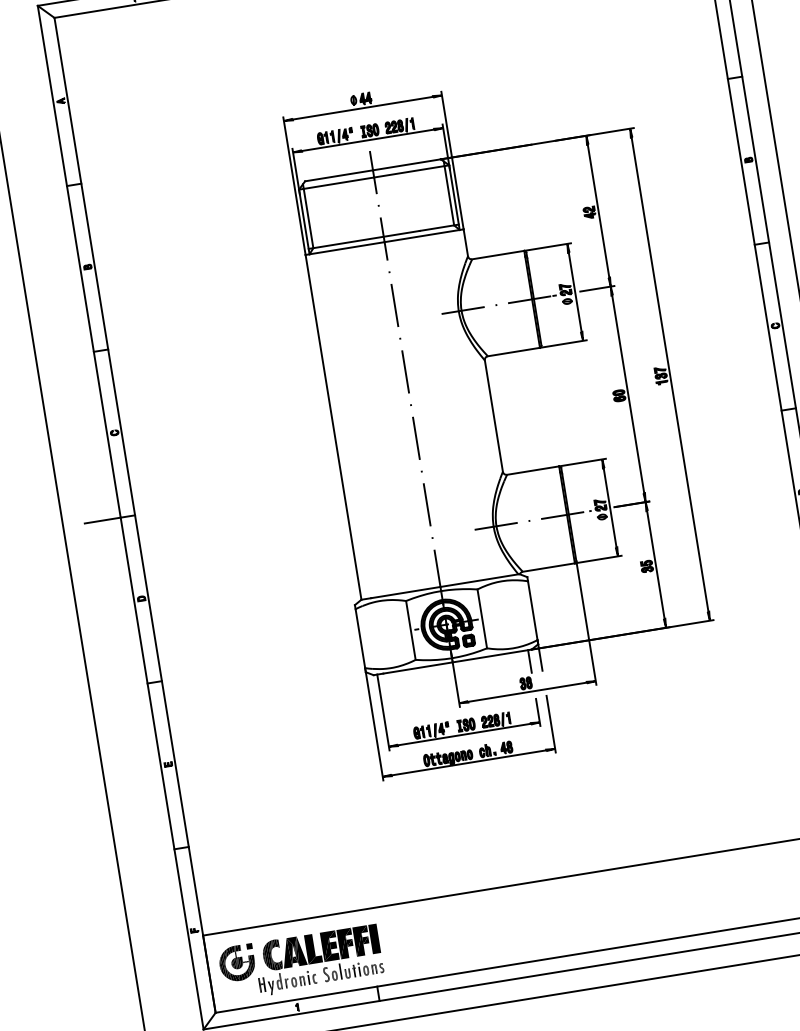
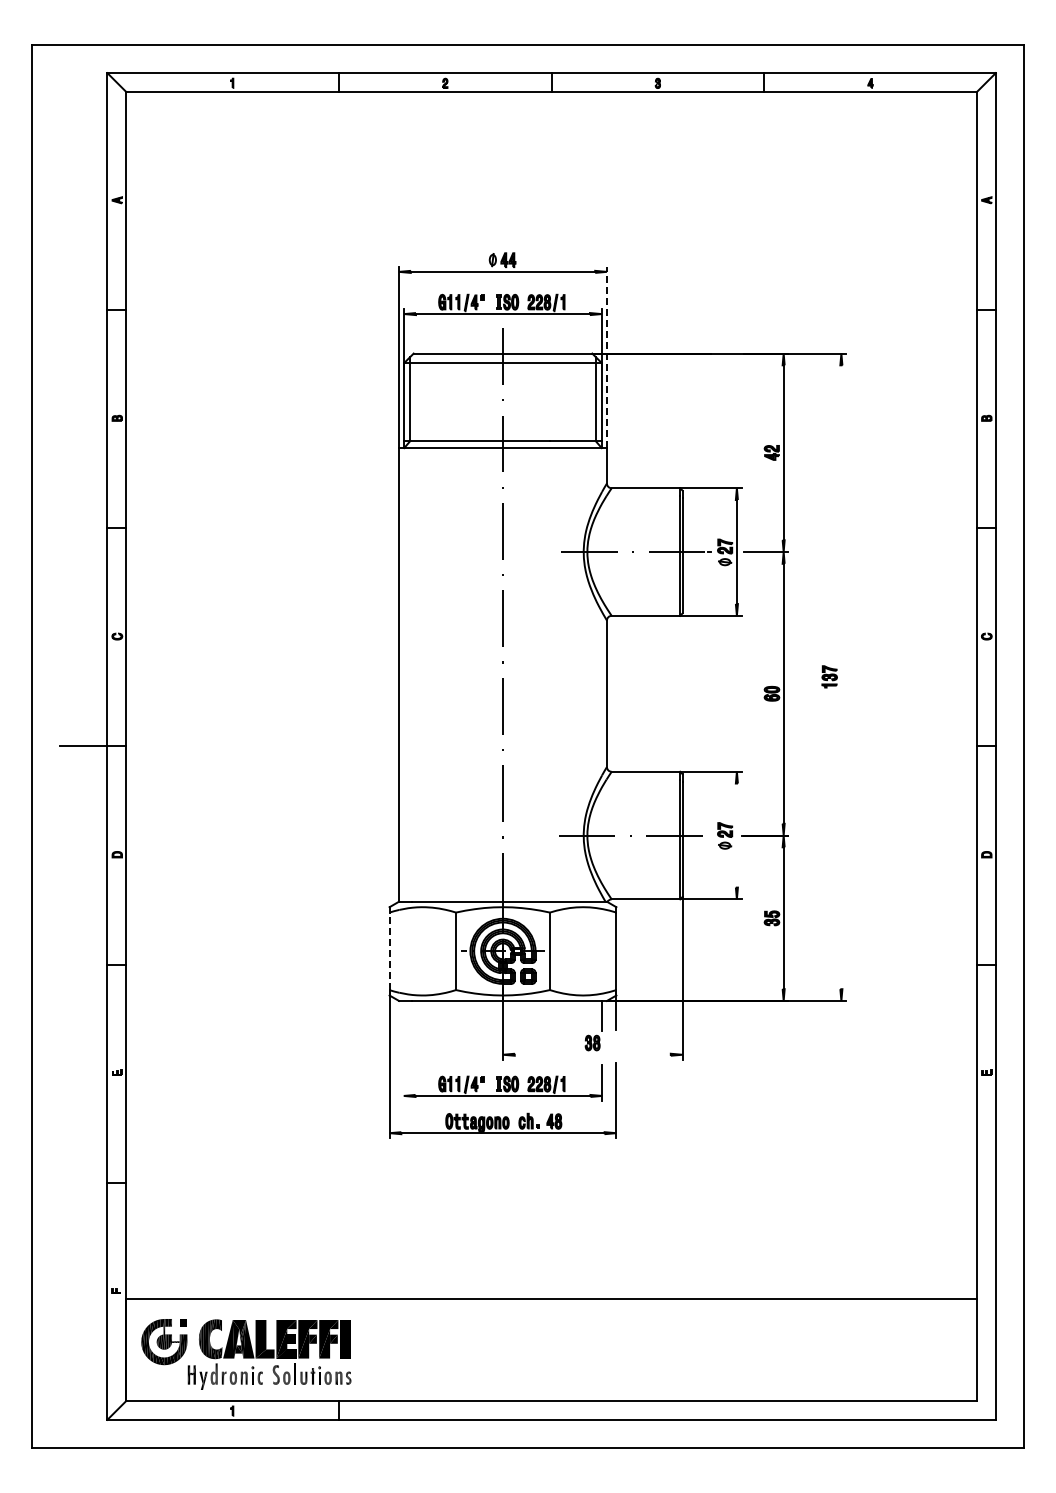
line: (452, 160) -> (606, 357), solid -> dashed
line: (670, 374) -> (841, 677), removed
line: (609, 507) -> (736, 835), removed
line: (360, 638) -> (389, 951), solid -> dashed
line: (527, 692) -> (592, 1054), removed
line: (383, 712) -> (403, 1050), removed

